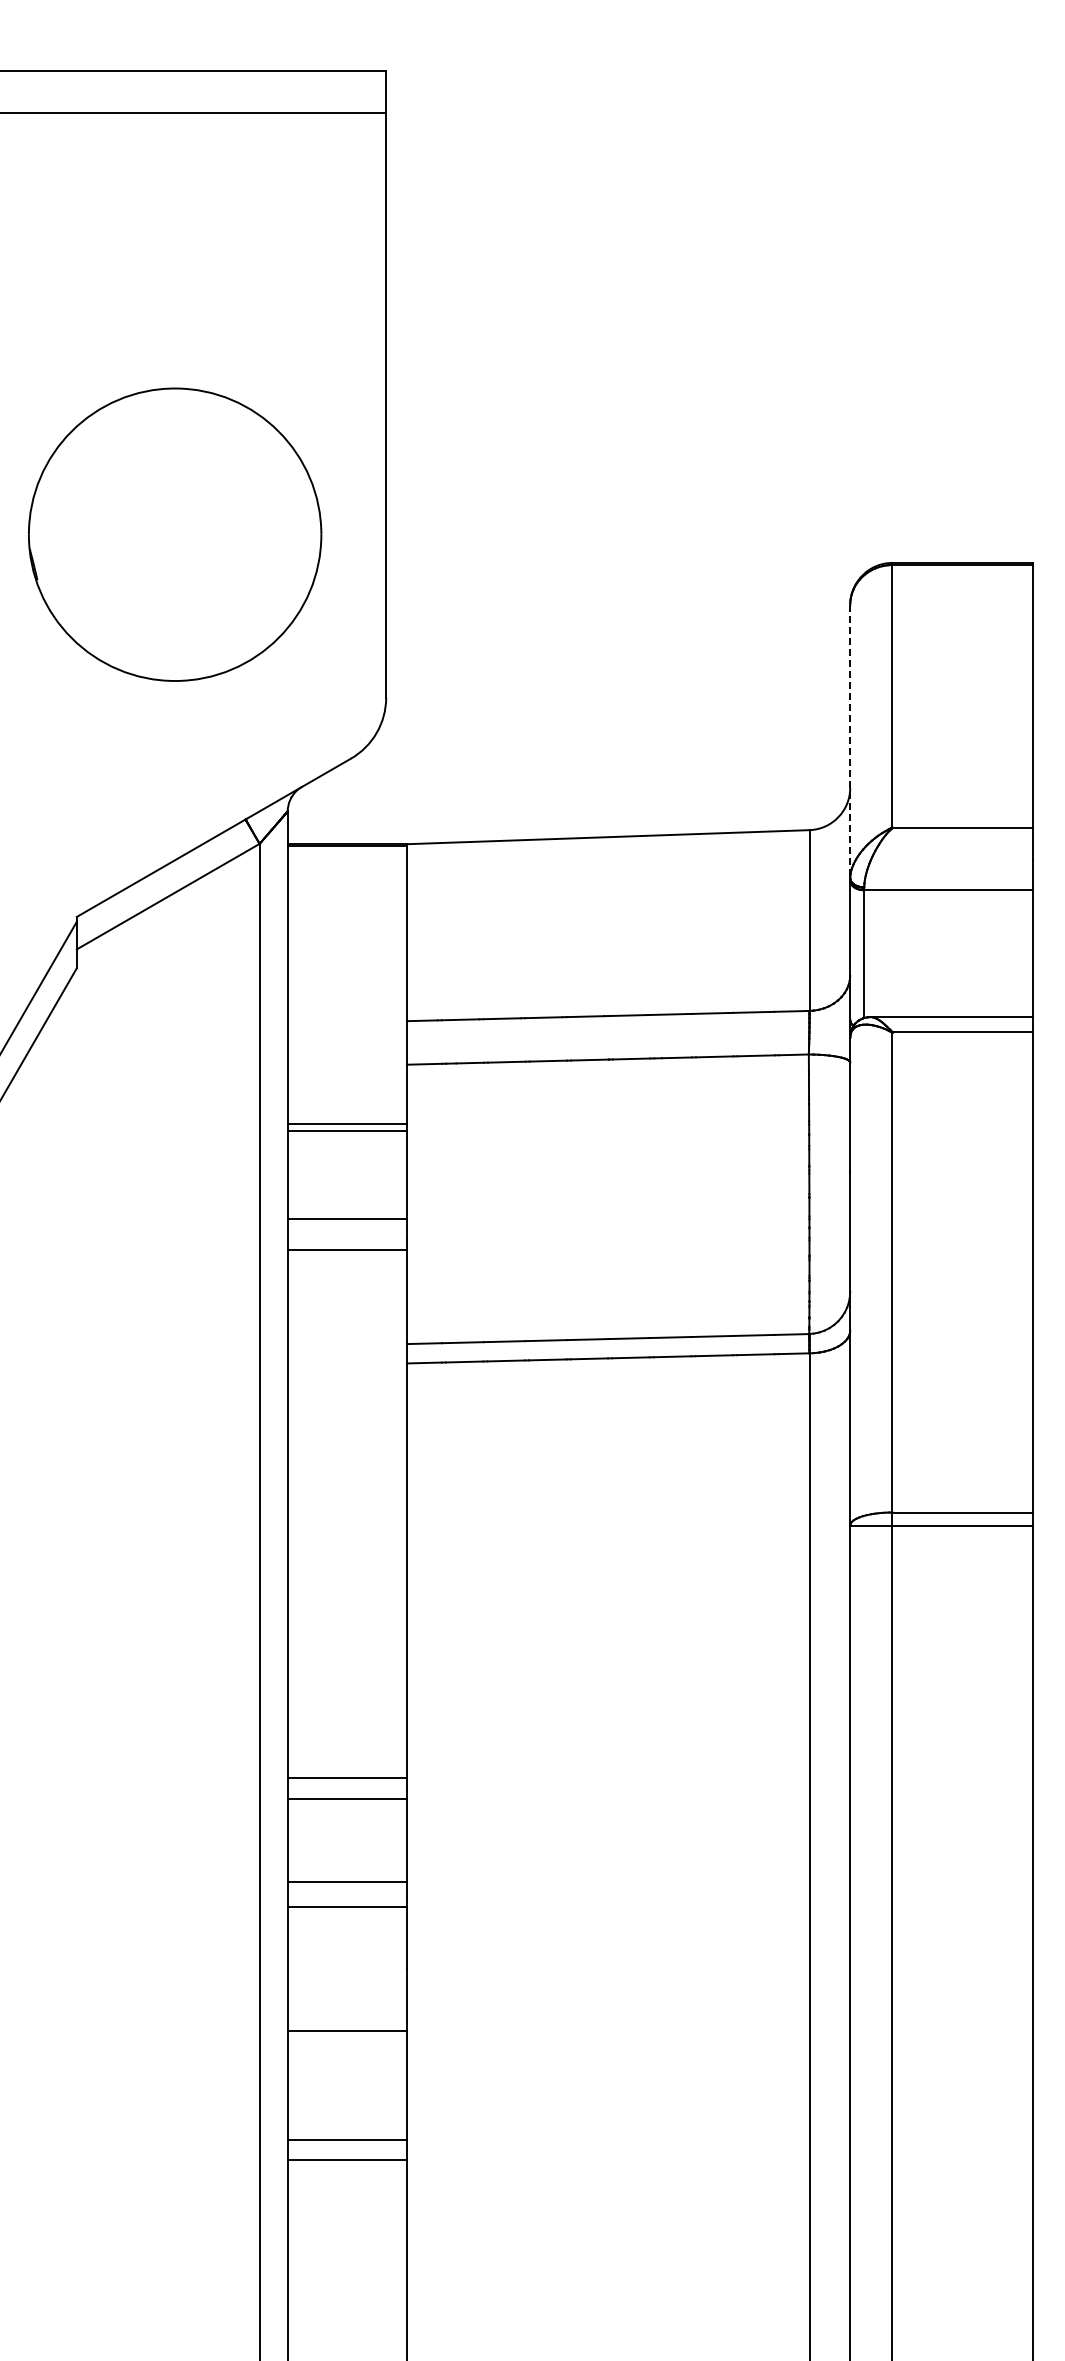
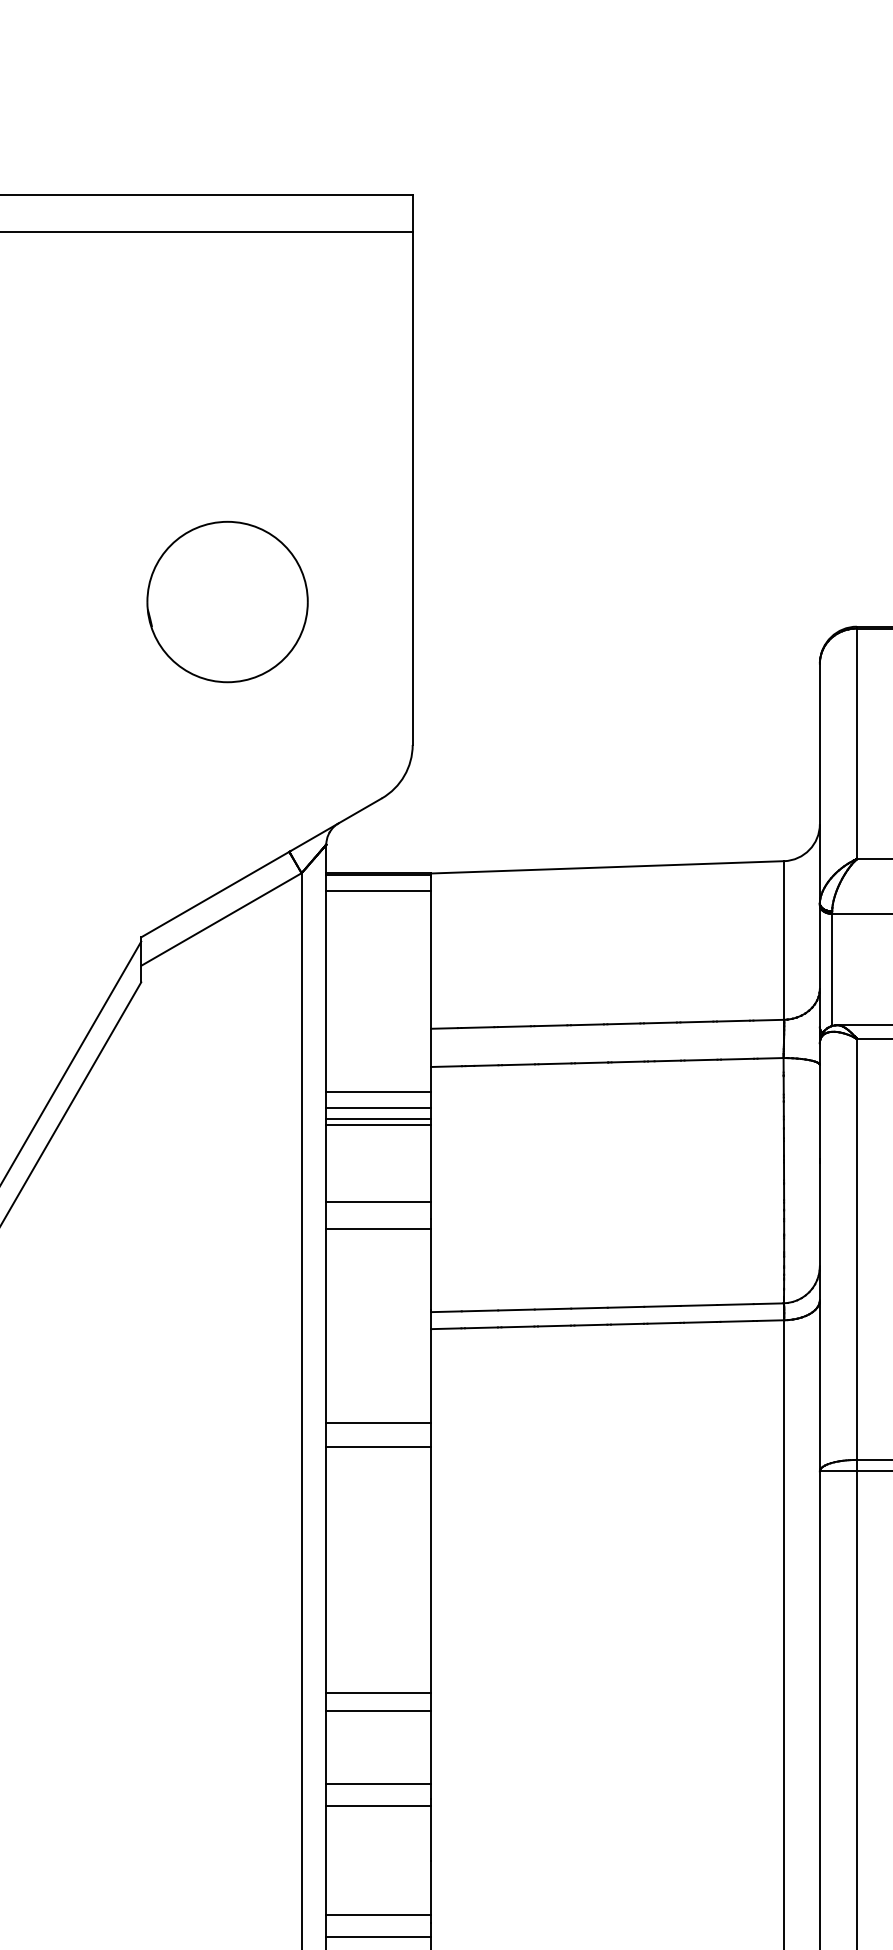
part: (175, 534) -> (227, 601), size x0.62
line: (850, 741) -> (820, 783), dashed -> solid
line: (347, 864) -> (378, 891), added
line: (347, 1093) -> (378, 1092), added
line: (347, 1111) -> (378, 1108), added
line: (347, 1470) -> (378, 1423), added
line: (347, 1497) -> (378, 1446), added
line: (347, 2056) -> (378, 1937), added

